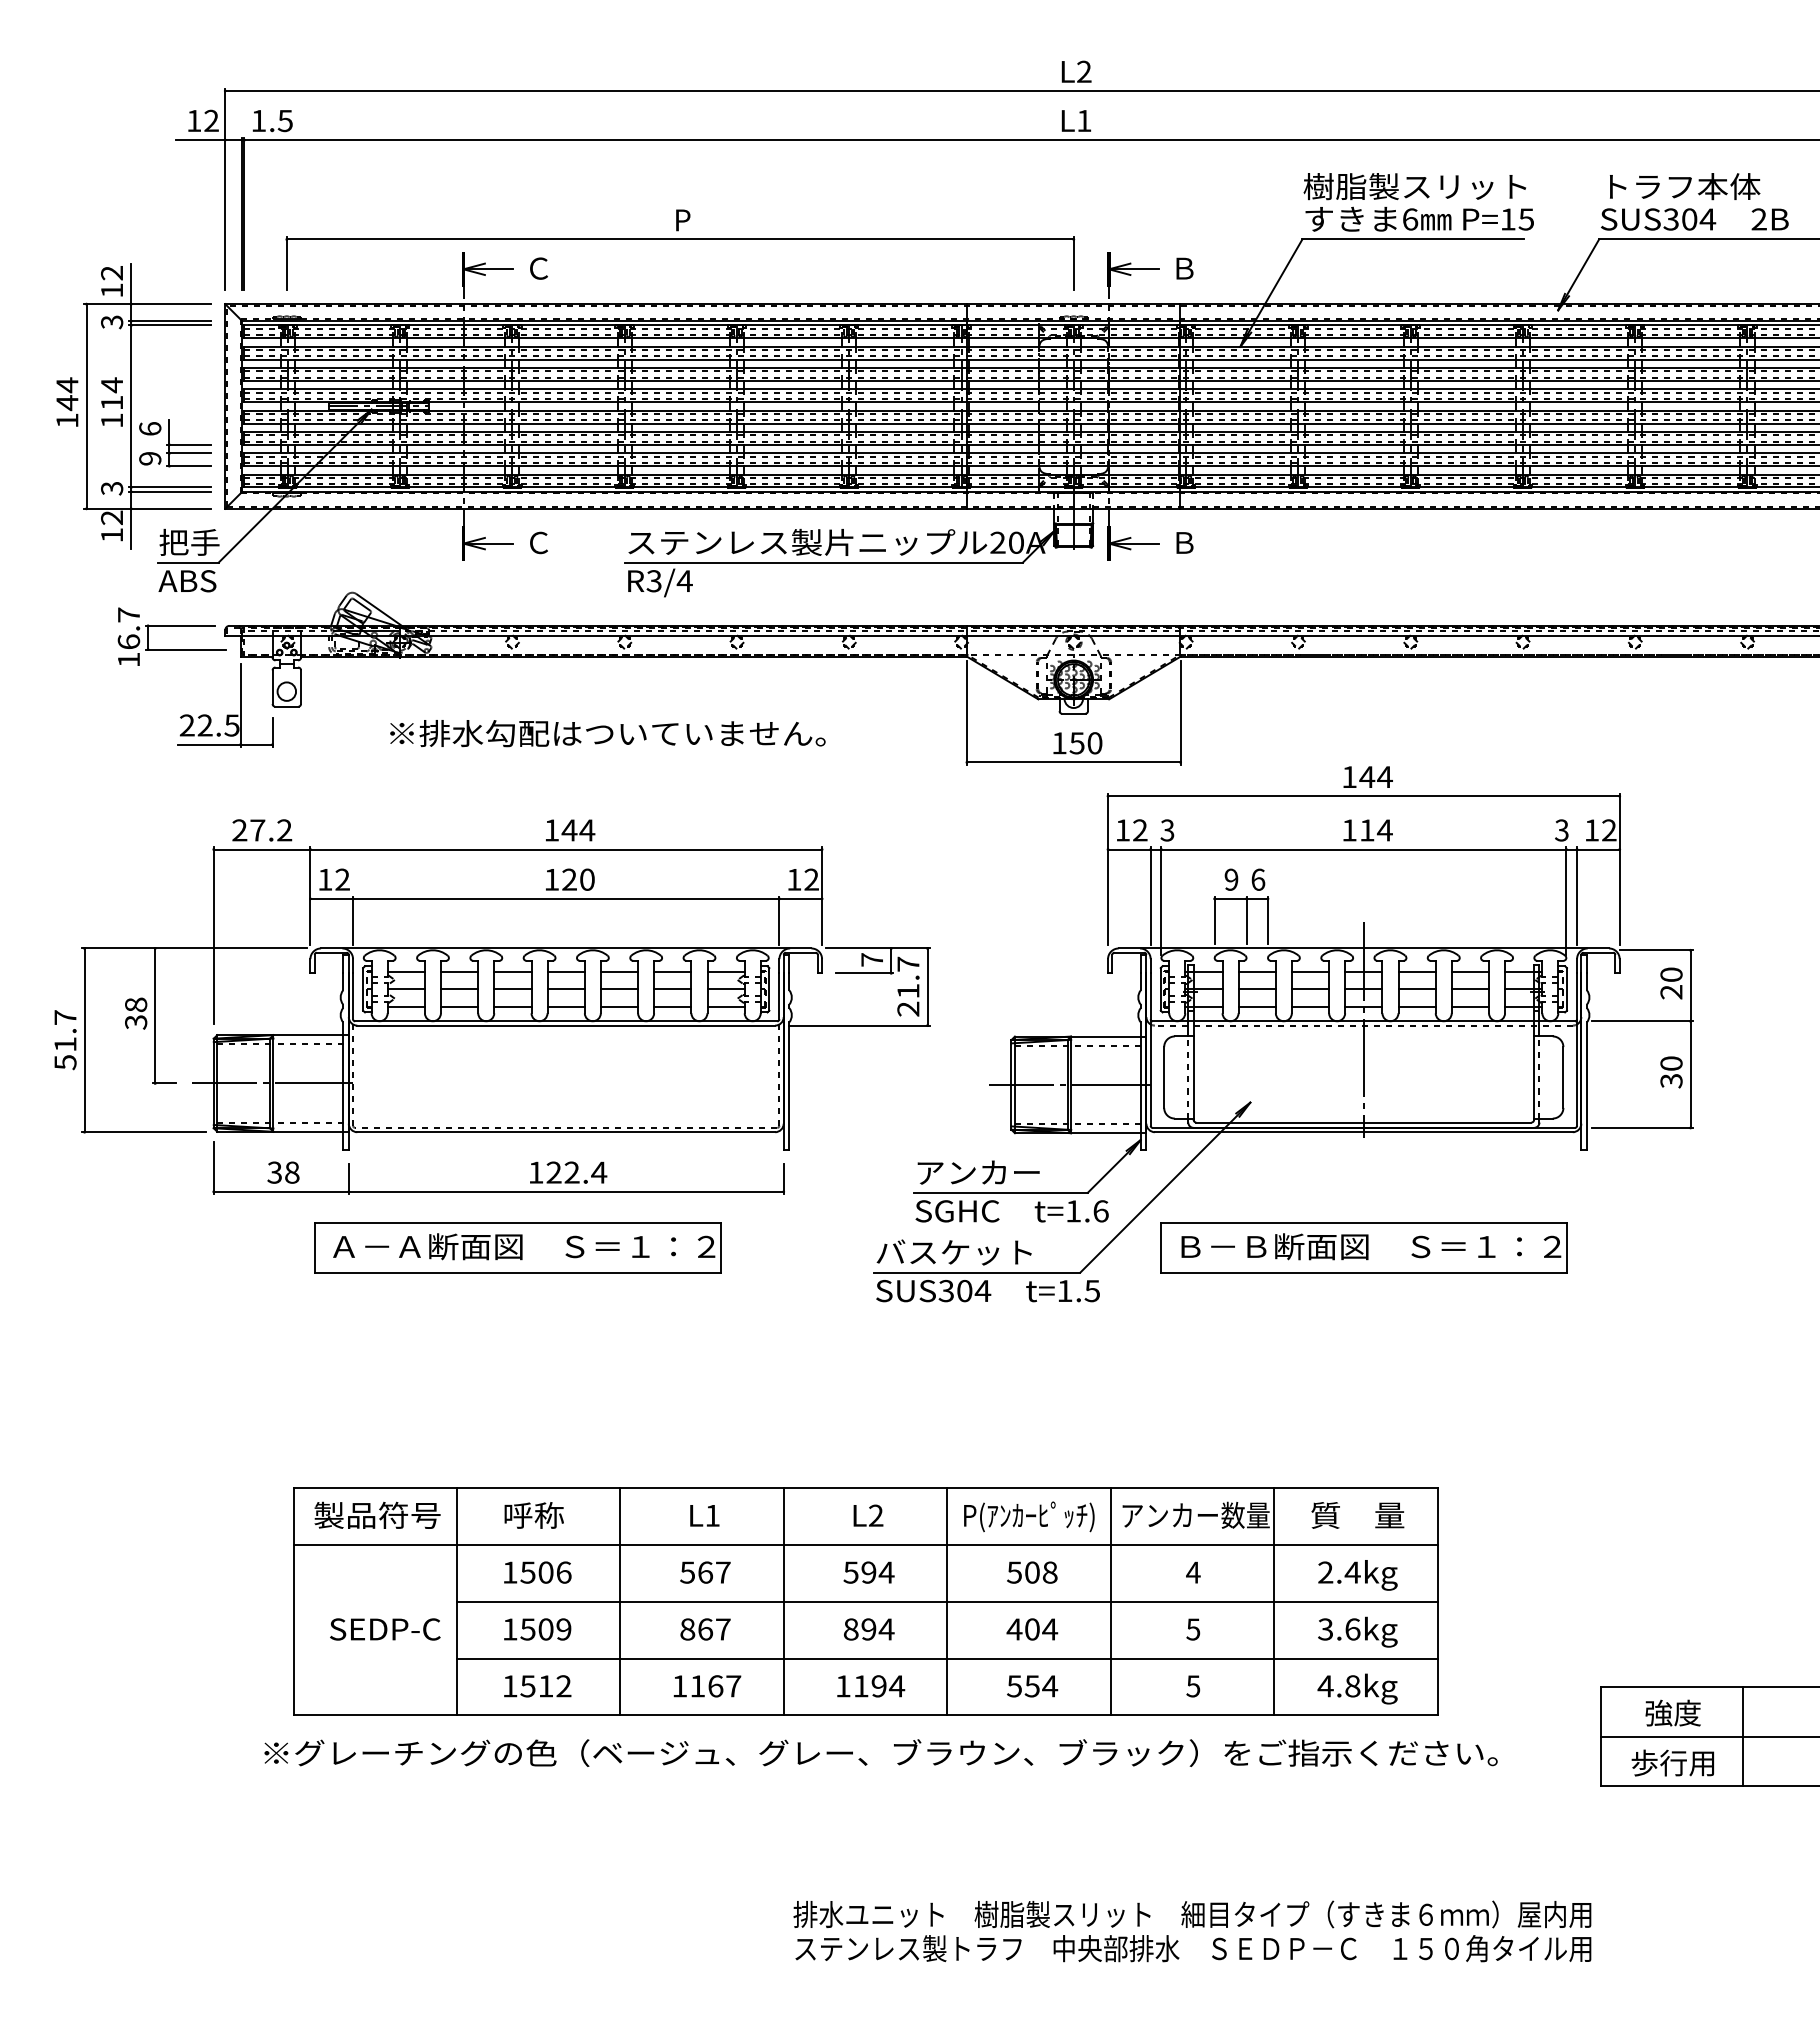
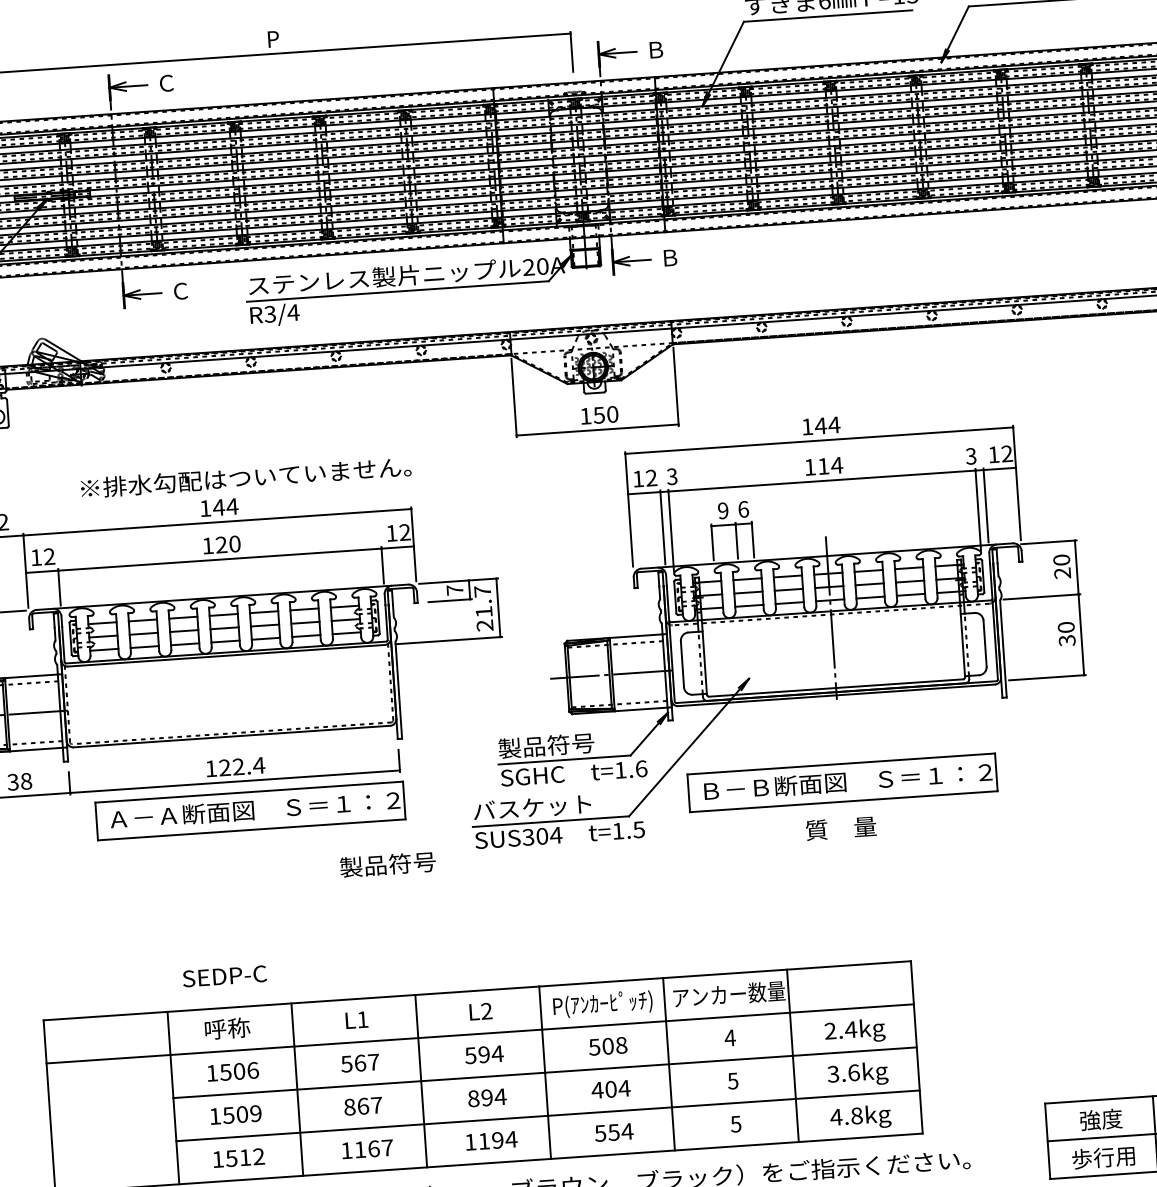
text: (607, 733) -> (245, 477), moved
text: (978, 1172) -> (546, 745), アンカー -> 製品符号
part: (517, 1247) -> (250, 810), moved
text: (377, 1514) -> (387, 864), moved
text: (1357, 1515) -> (840, 828), moved
text: (385, 1629) -> (224, 976), moved

